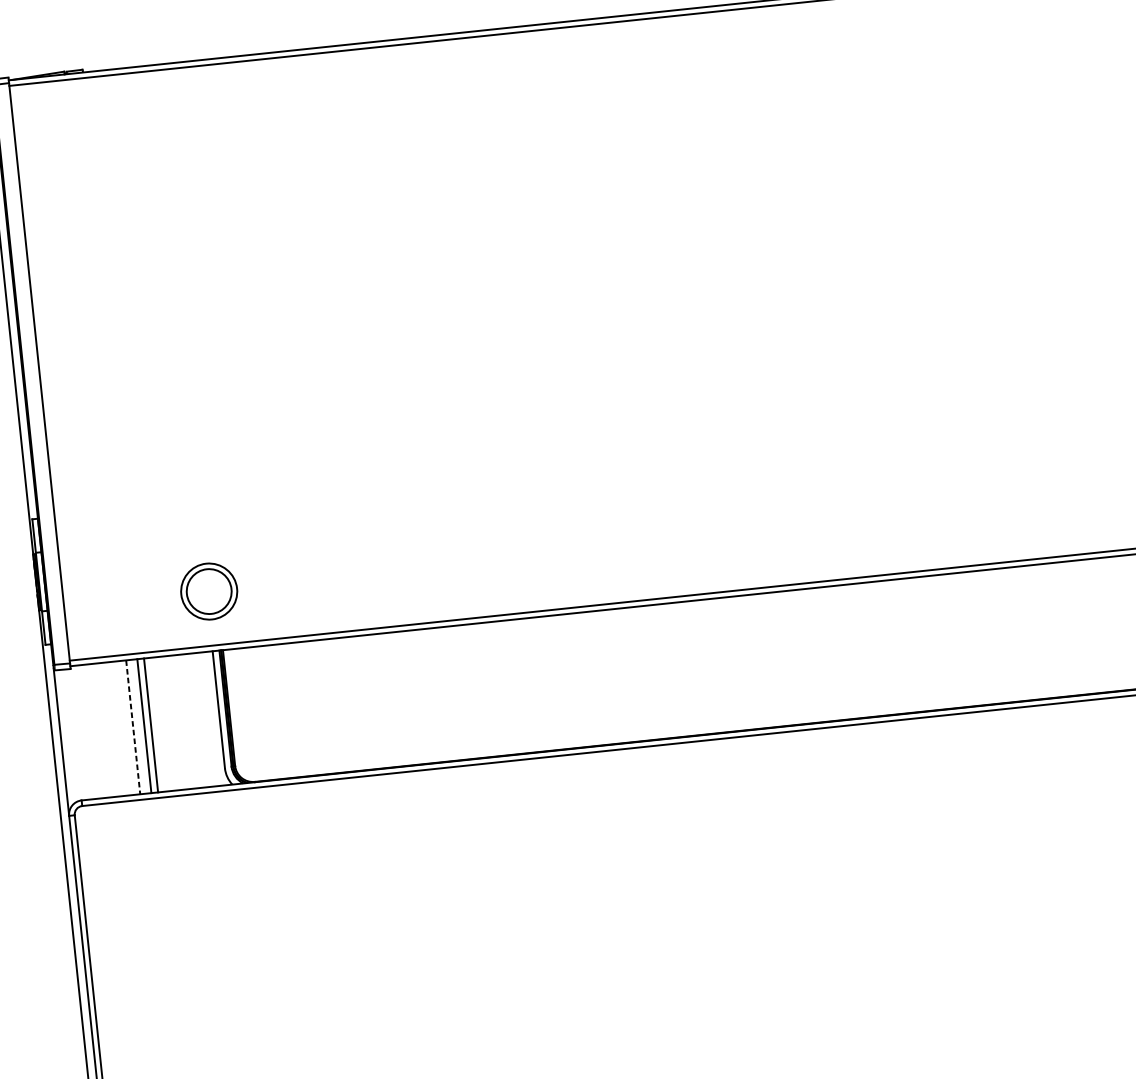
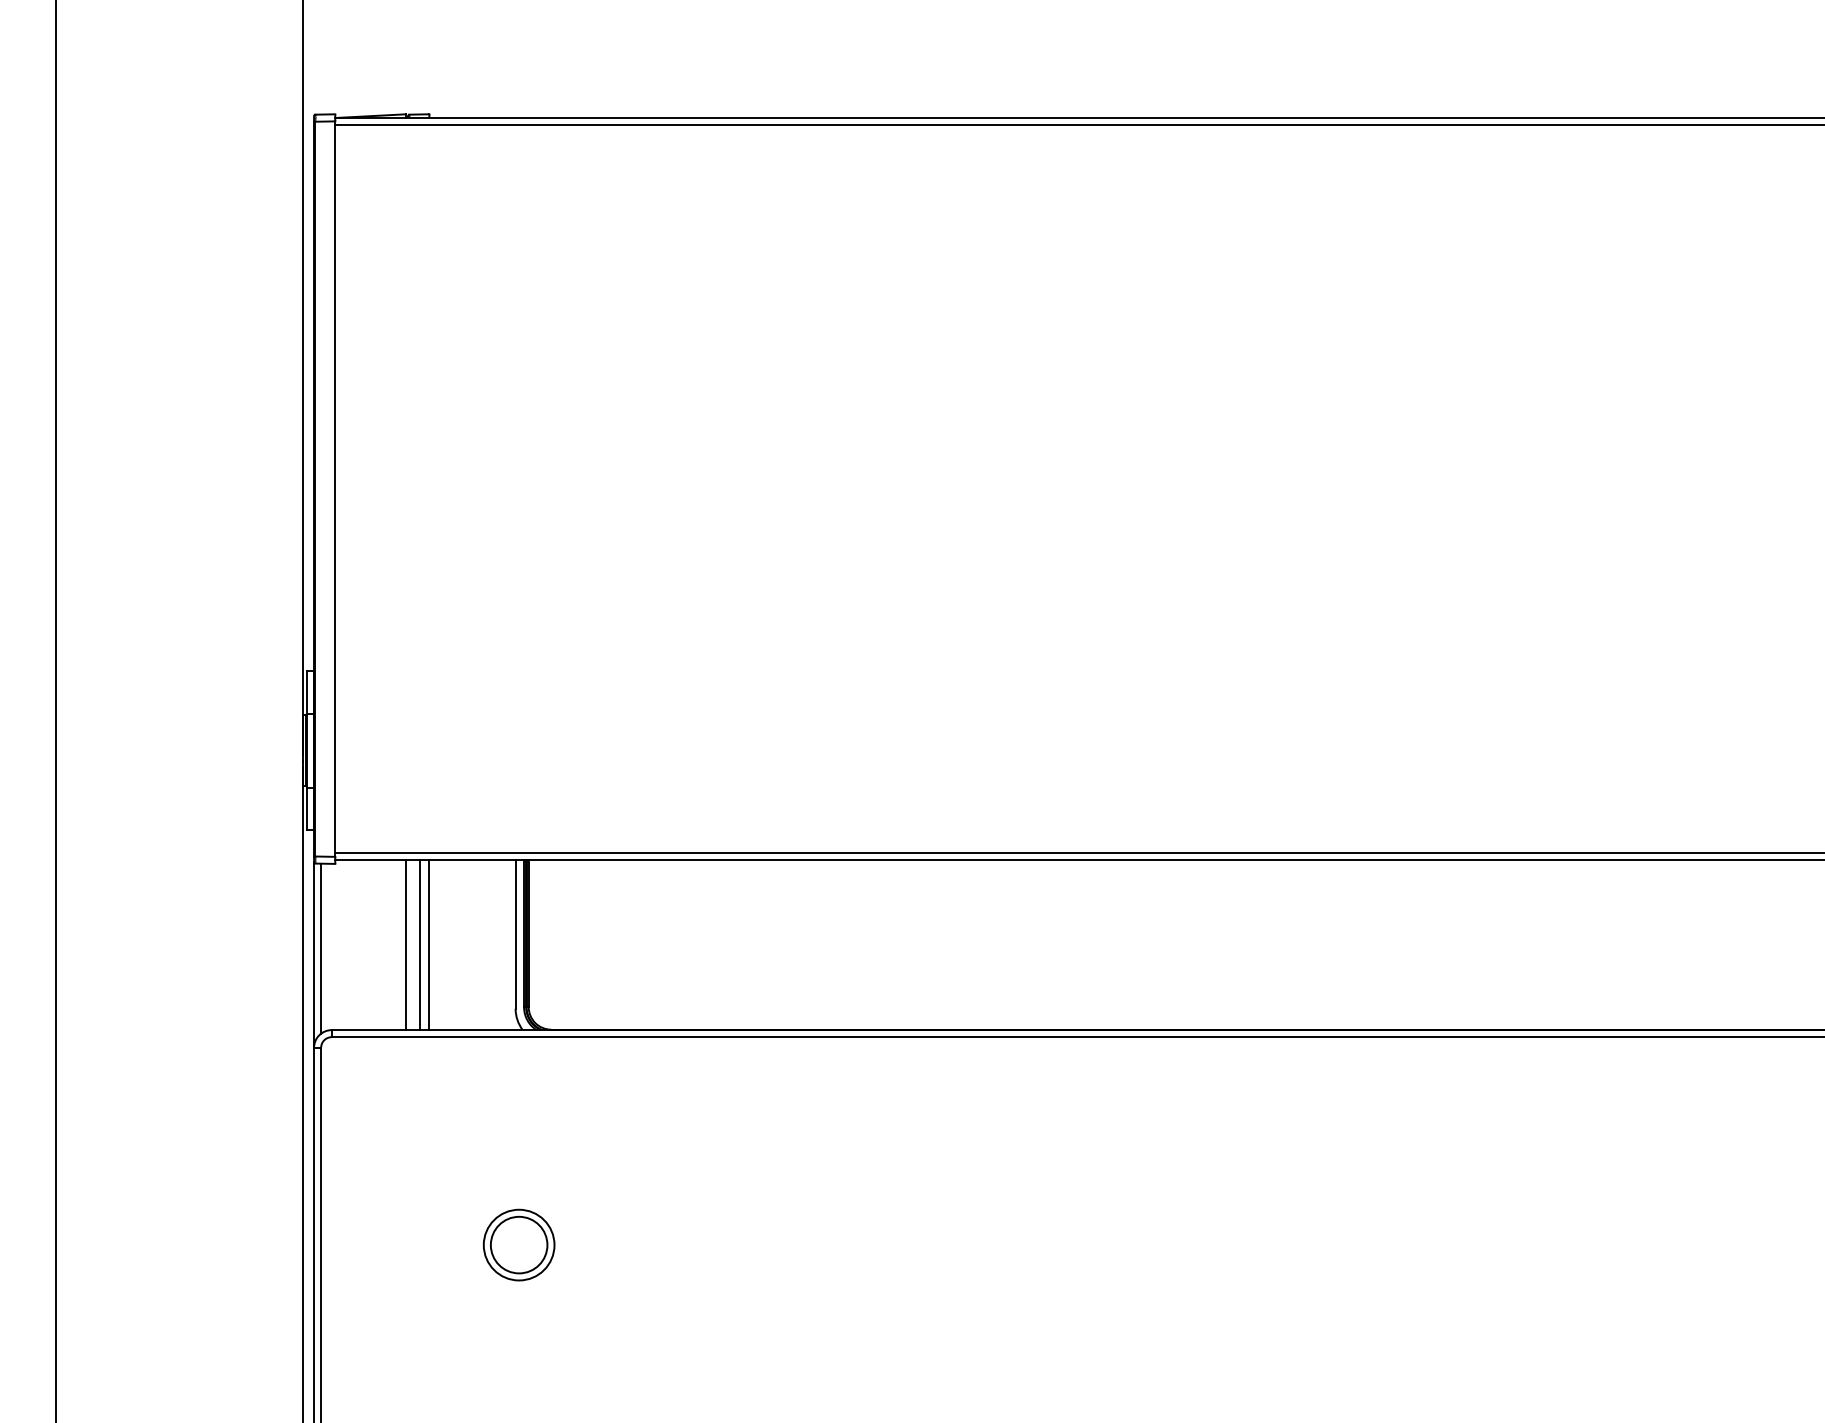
part: (208, 591) -> (518, 1244), moved
line: (133, 727) -> (406, 945), dashed -> solid
line: (66, 736) -> (320, 948), added

